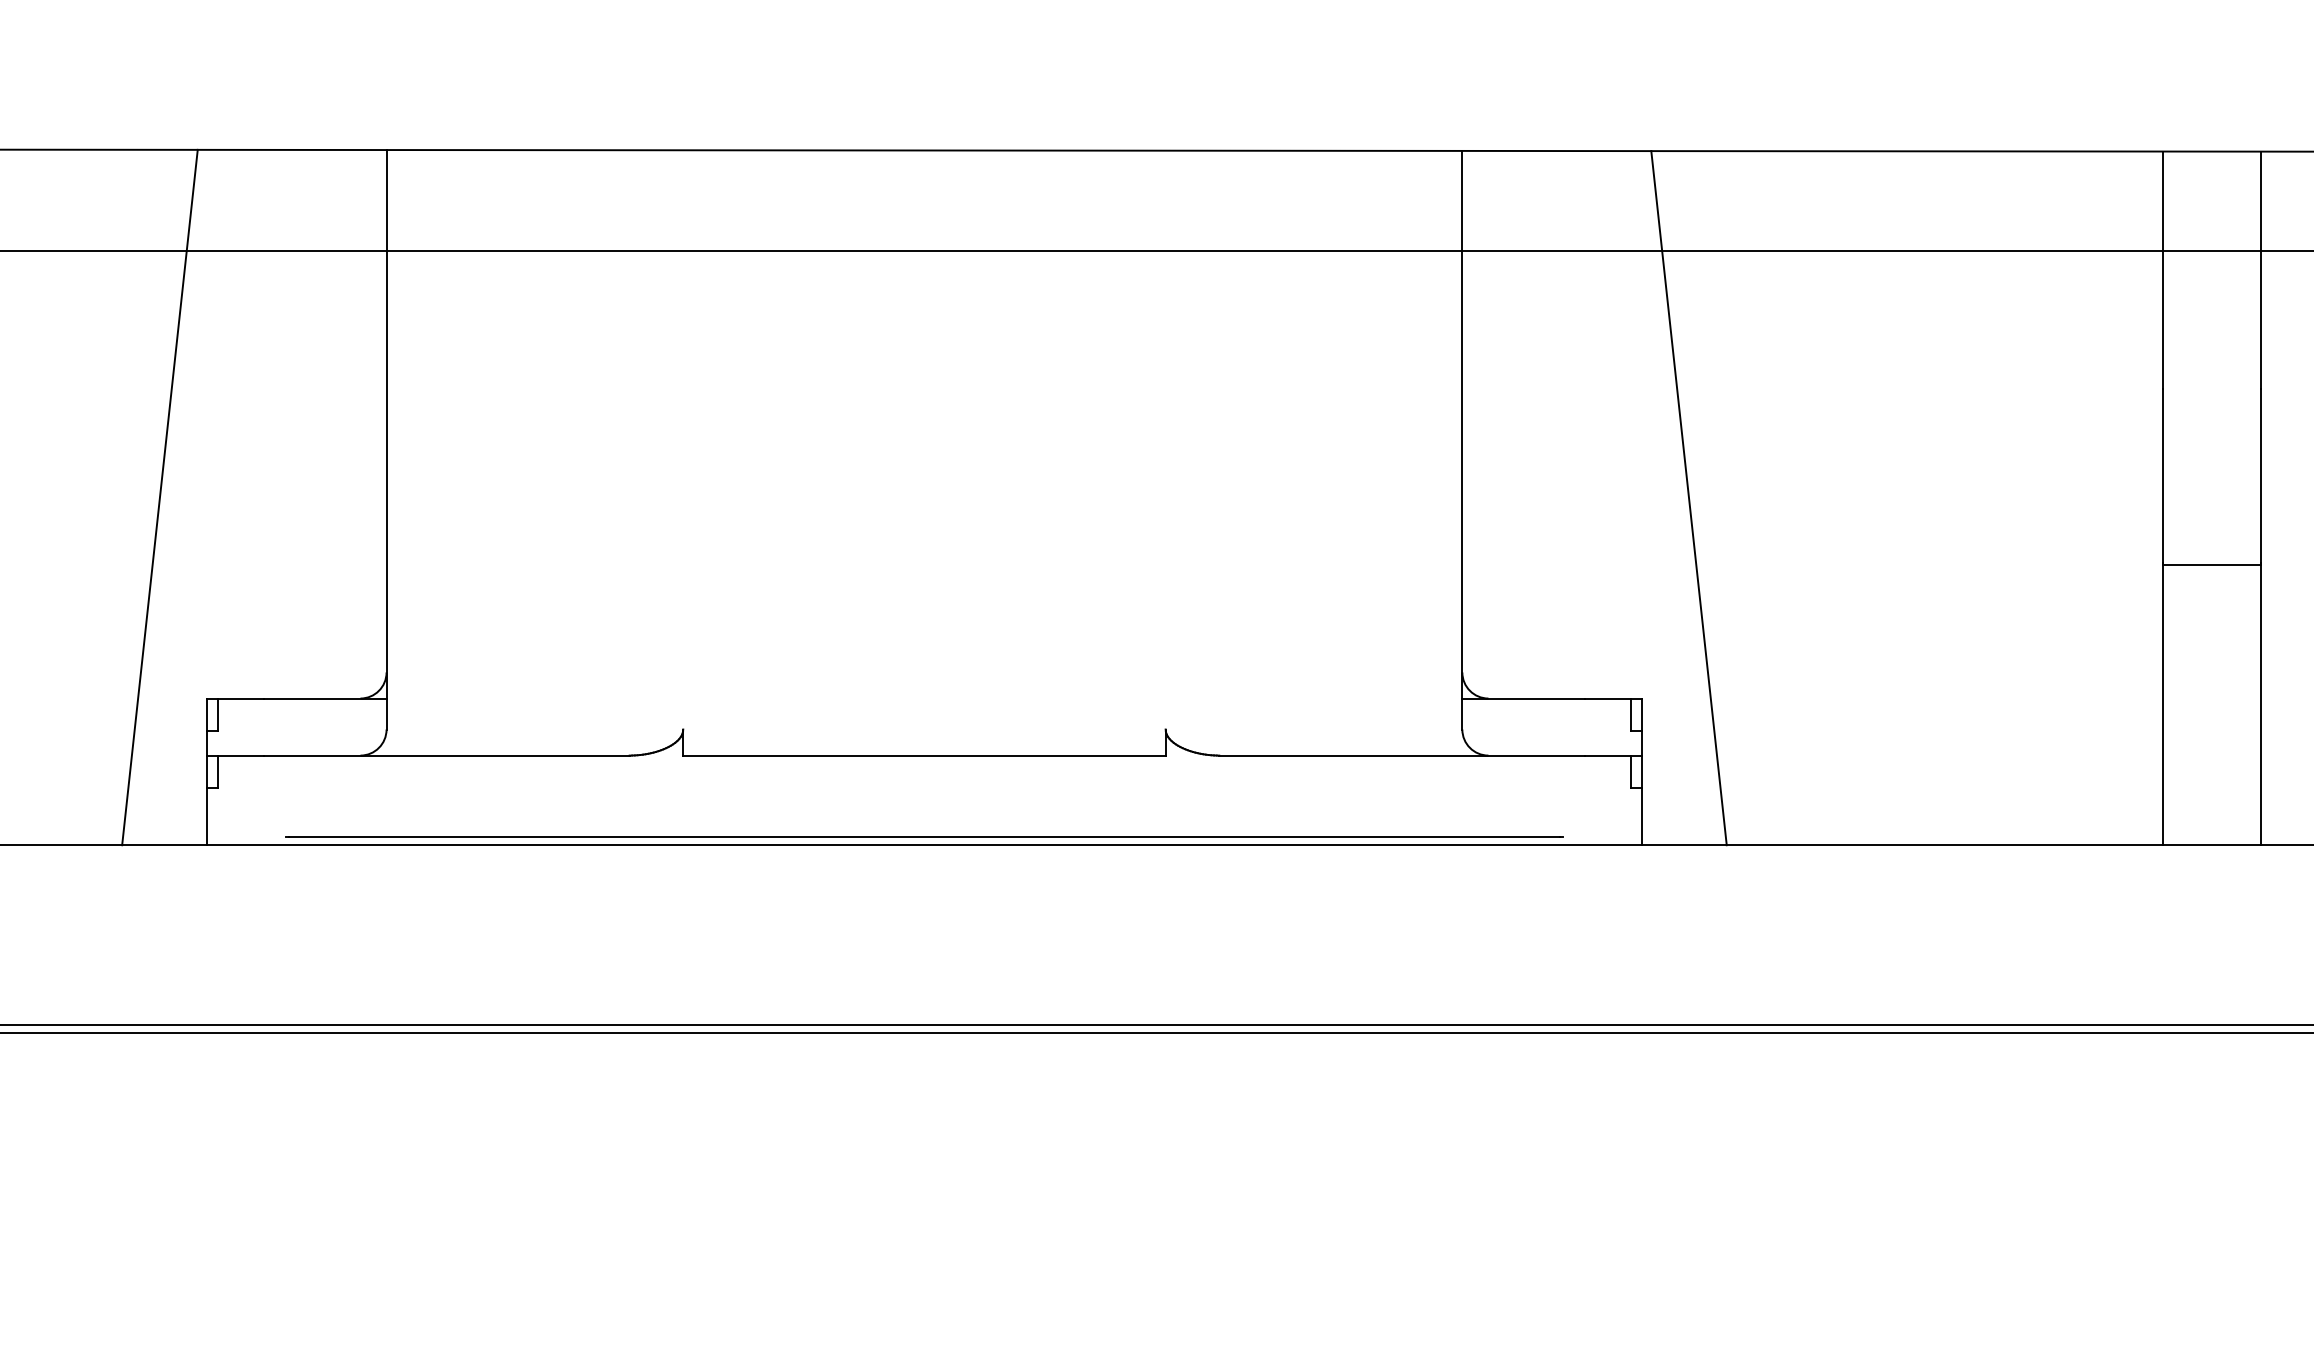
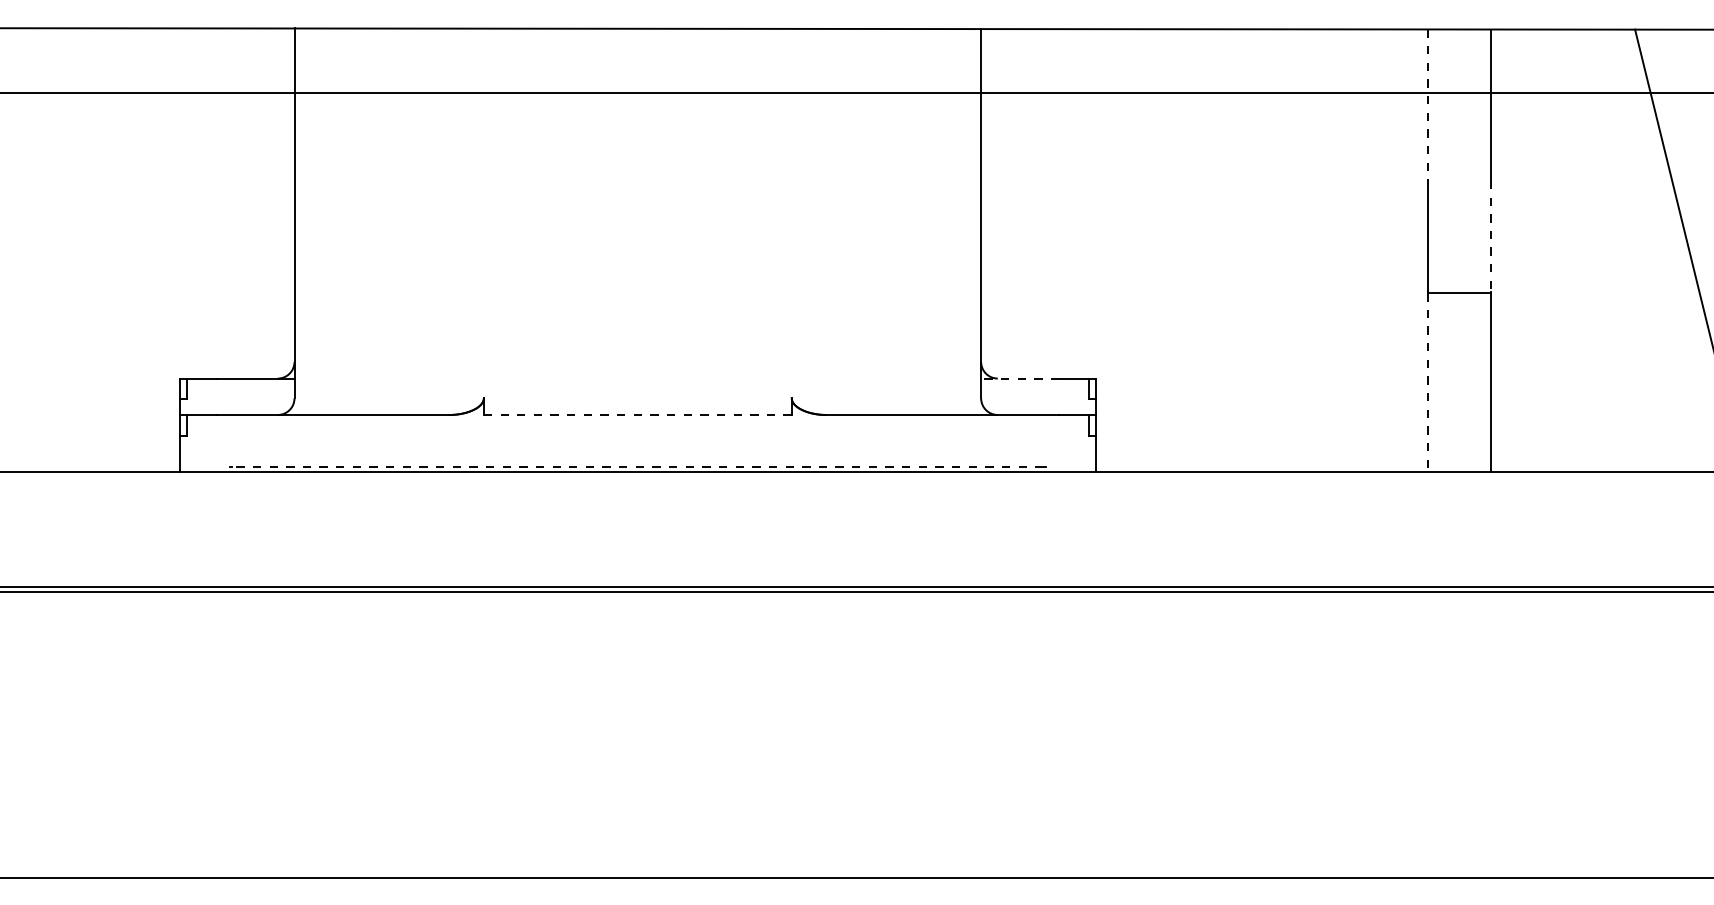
line: (2163, 270) -> (1428, 105), solid -> dashed
line: (2260, 475) -> (1490, 236), solid -> dashed
line: (159, 497) -> (149, 250), removed
line: (1688, 497) -> (1125, 250), removed
line: (1522, 698) -> (1019, 378), solid -> dashed
line: (2163, 704) -> (1428, 382), solid -> dashed
line: (923, 754) -> (637, 414), solid -> dashed
line: (923, 837) -> (637, 467), solid -> dashed

